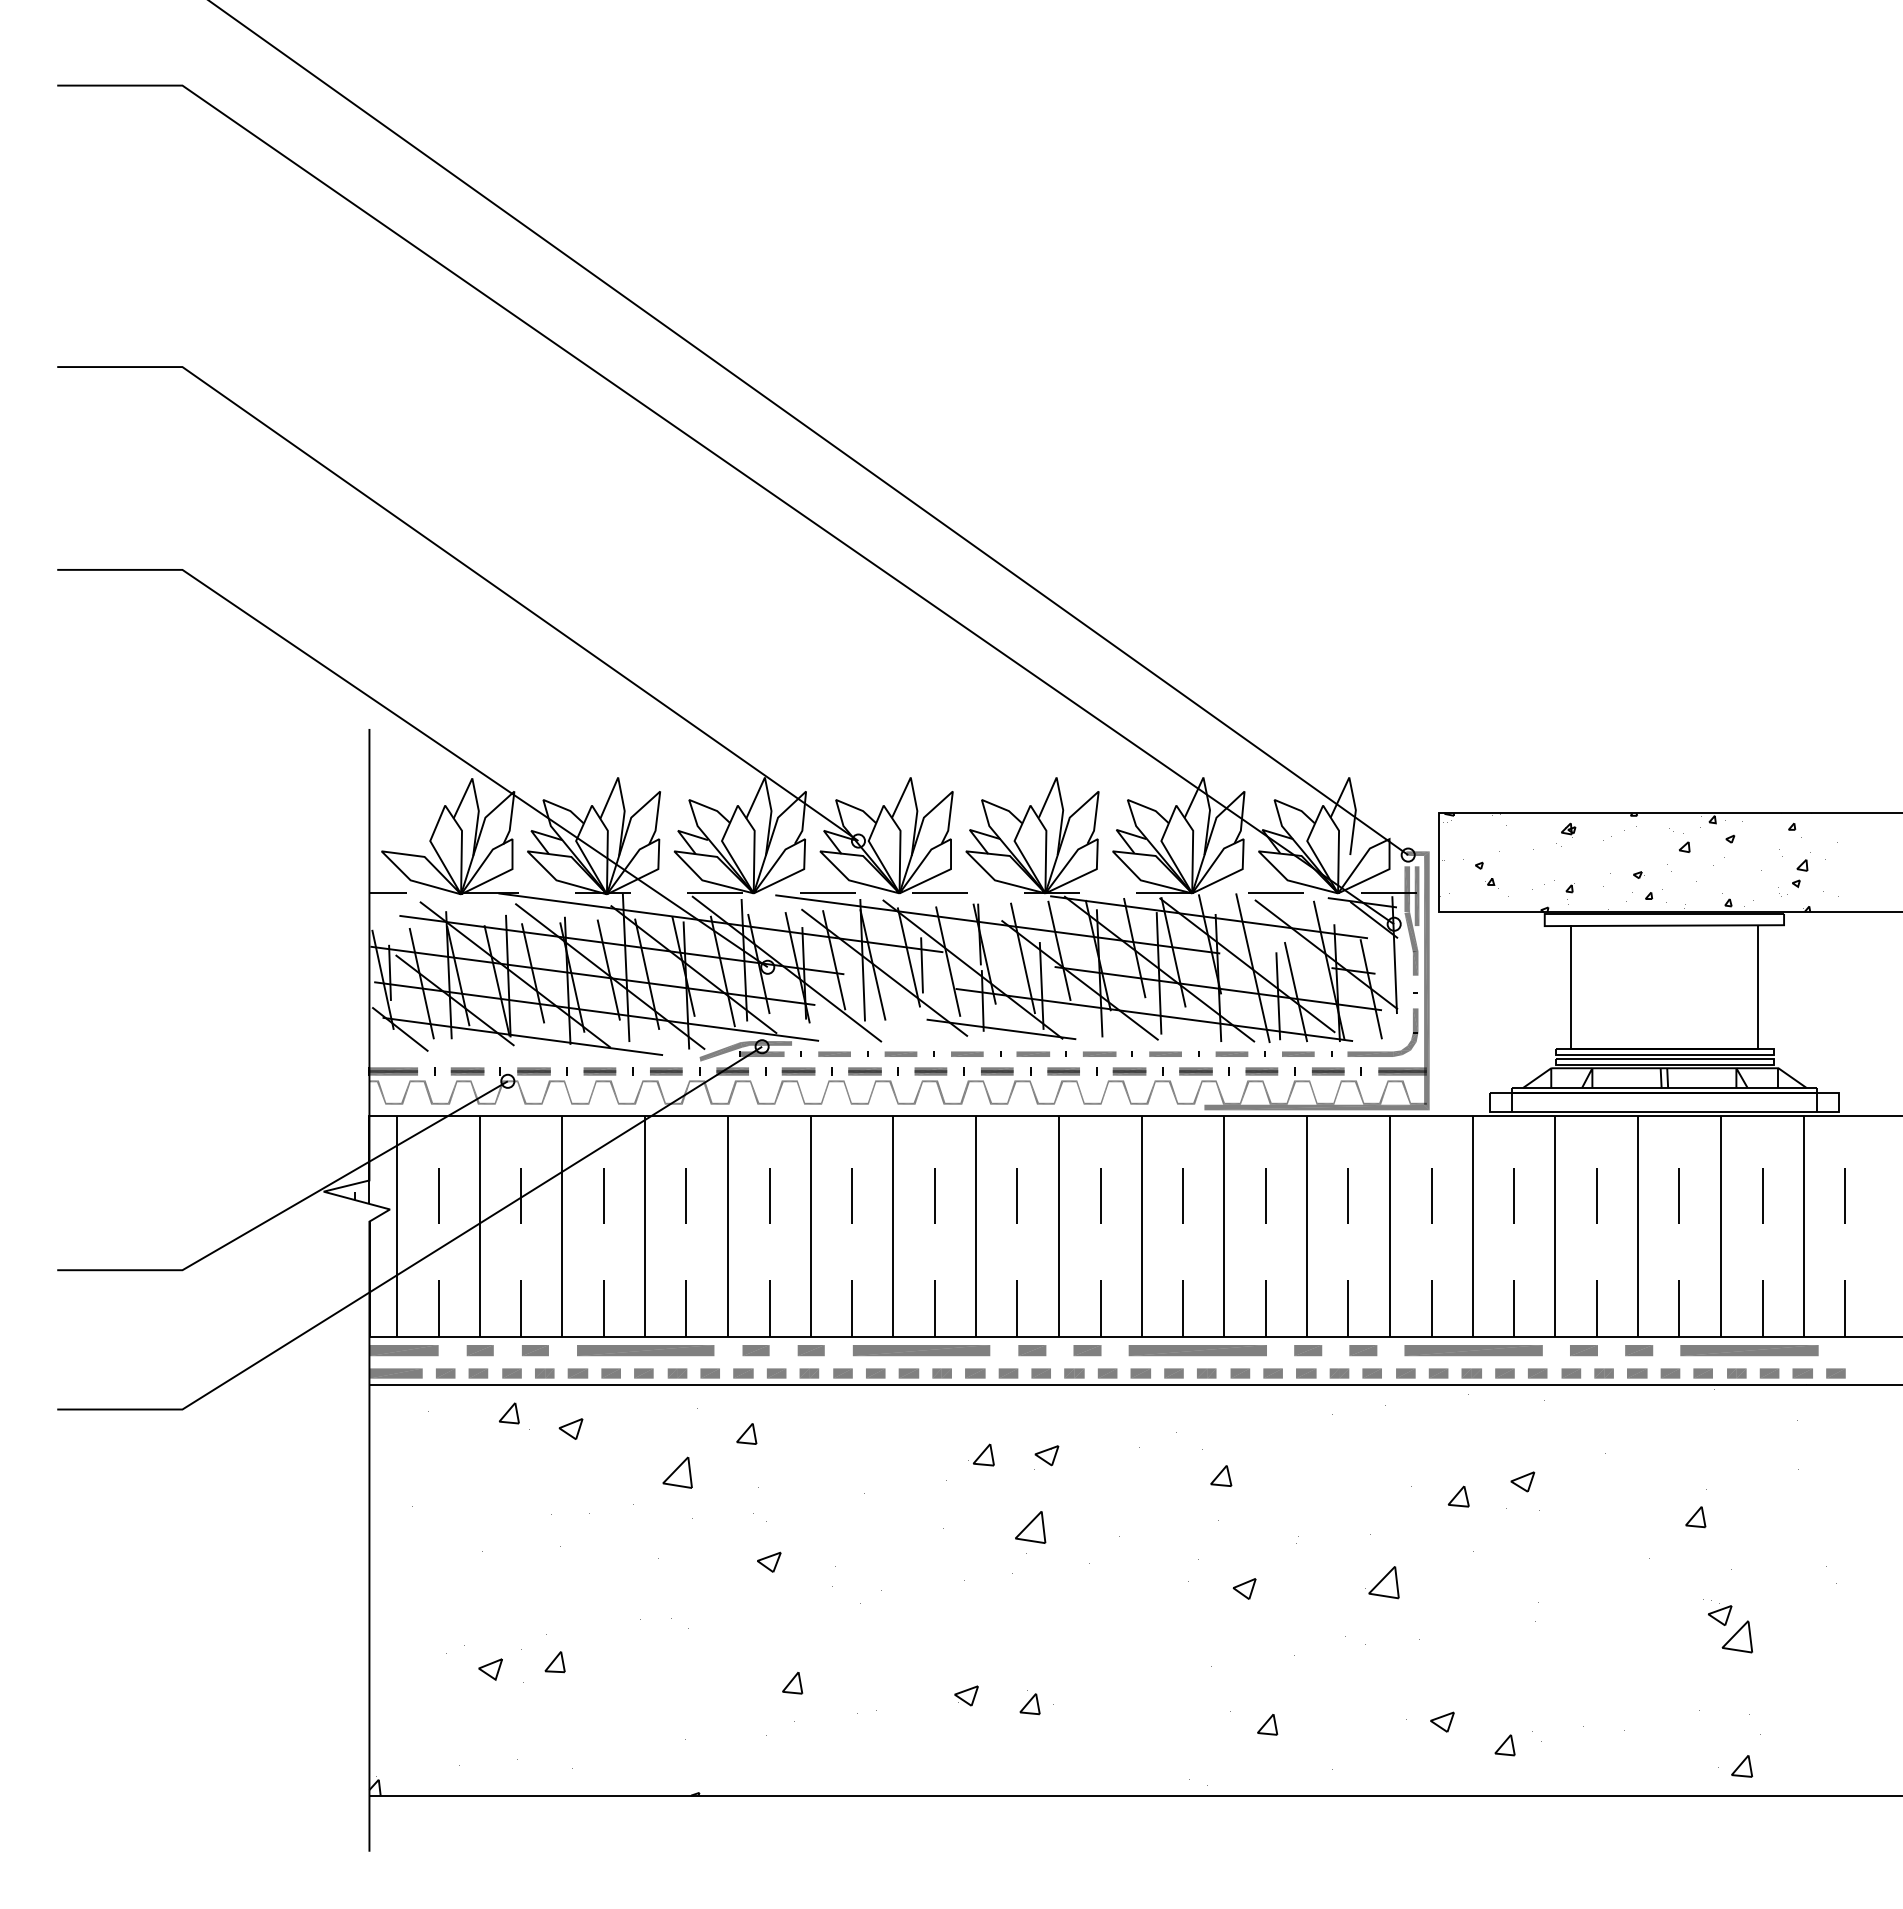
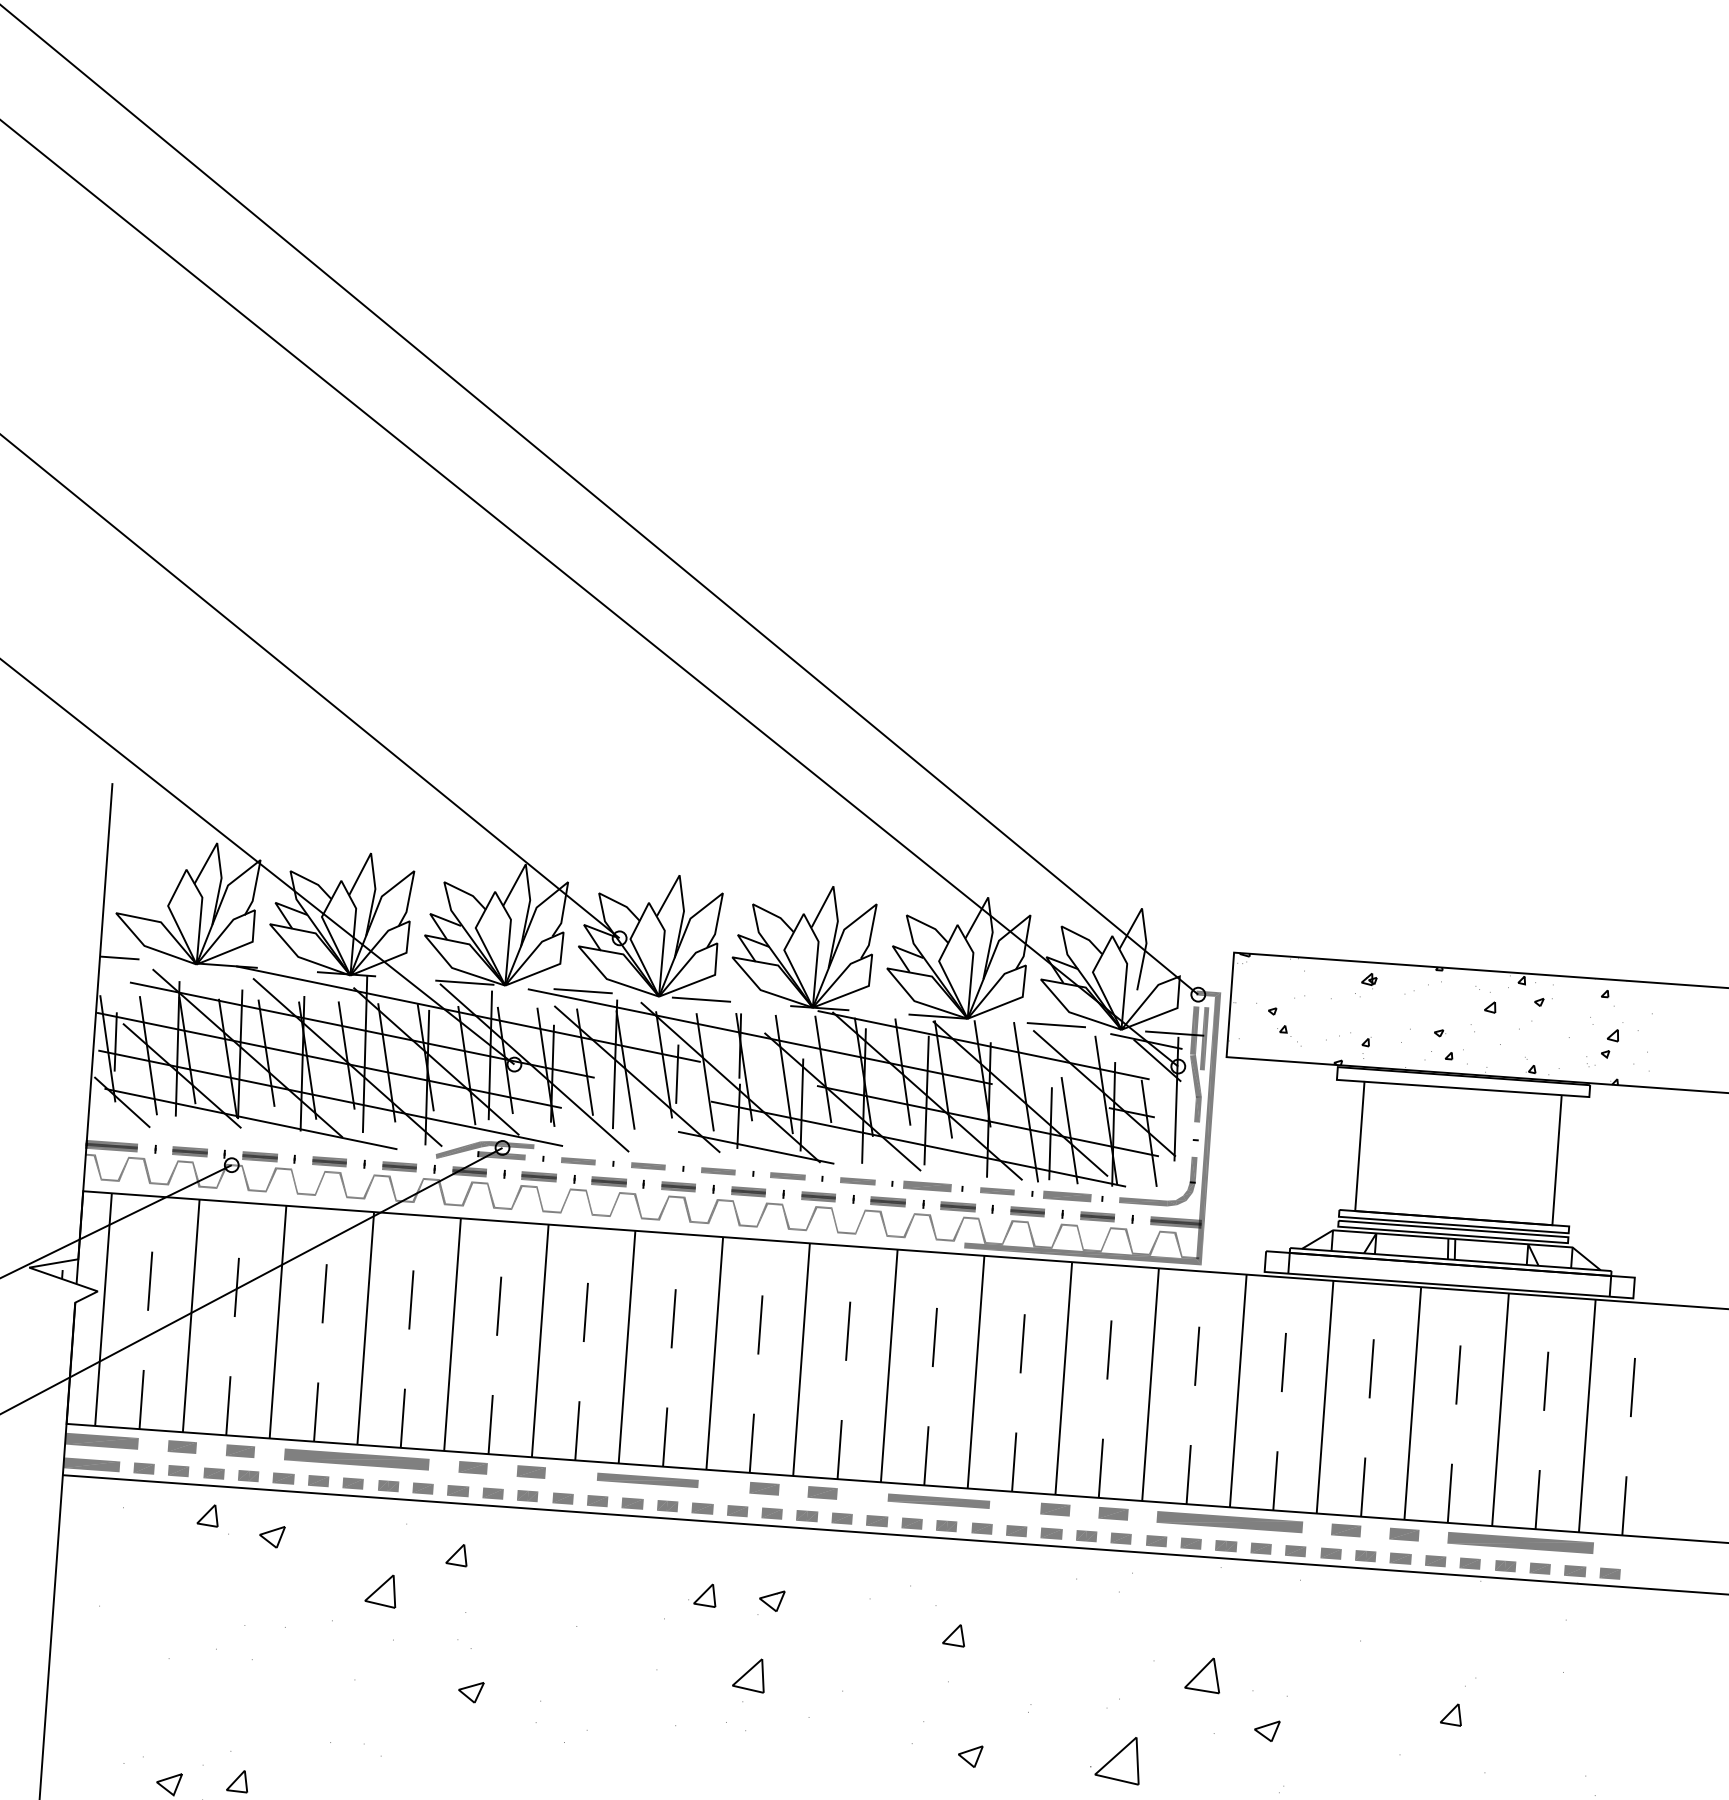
part: (1165, 1053) -> (927, 1185), size x1.4
part: (1298, 1053) -> (1067, 1195), size x1.4
part: (921, 1350) -> (647, 1480), size x0.7
part: (1197, 1350) -> (938, 1501), size x0.7
part: (1522, 1481) -> (1266, 1730), moved
part: (1458, 1496) -> (1202, 1674), size x1.6
part: (1382, 1582) -> (1116, 1759), size x1.4

